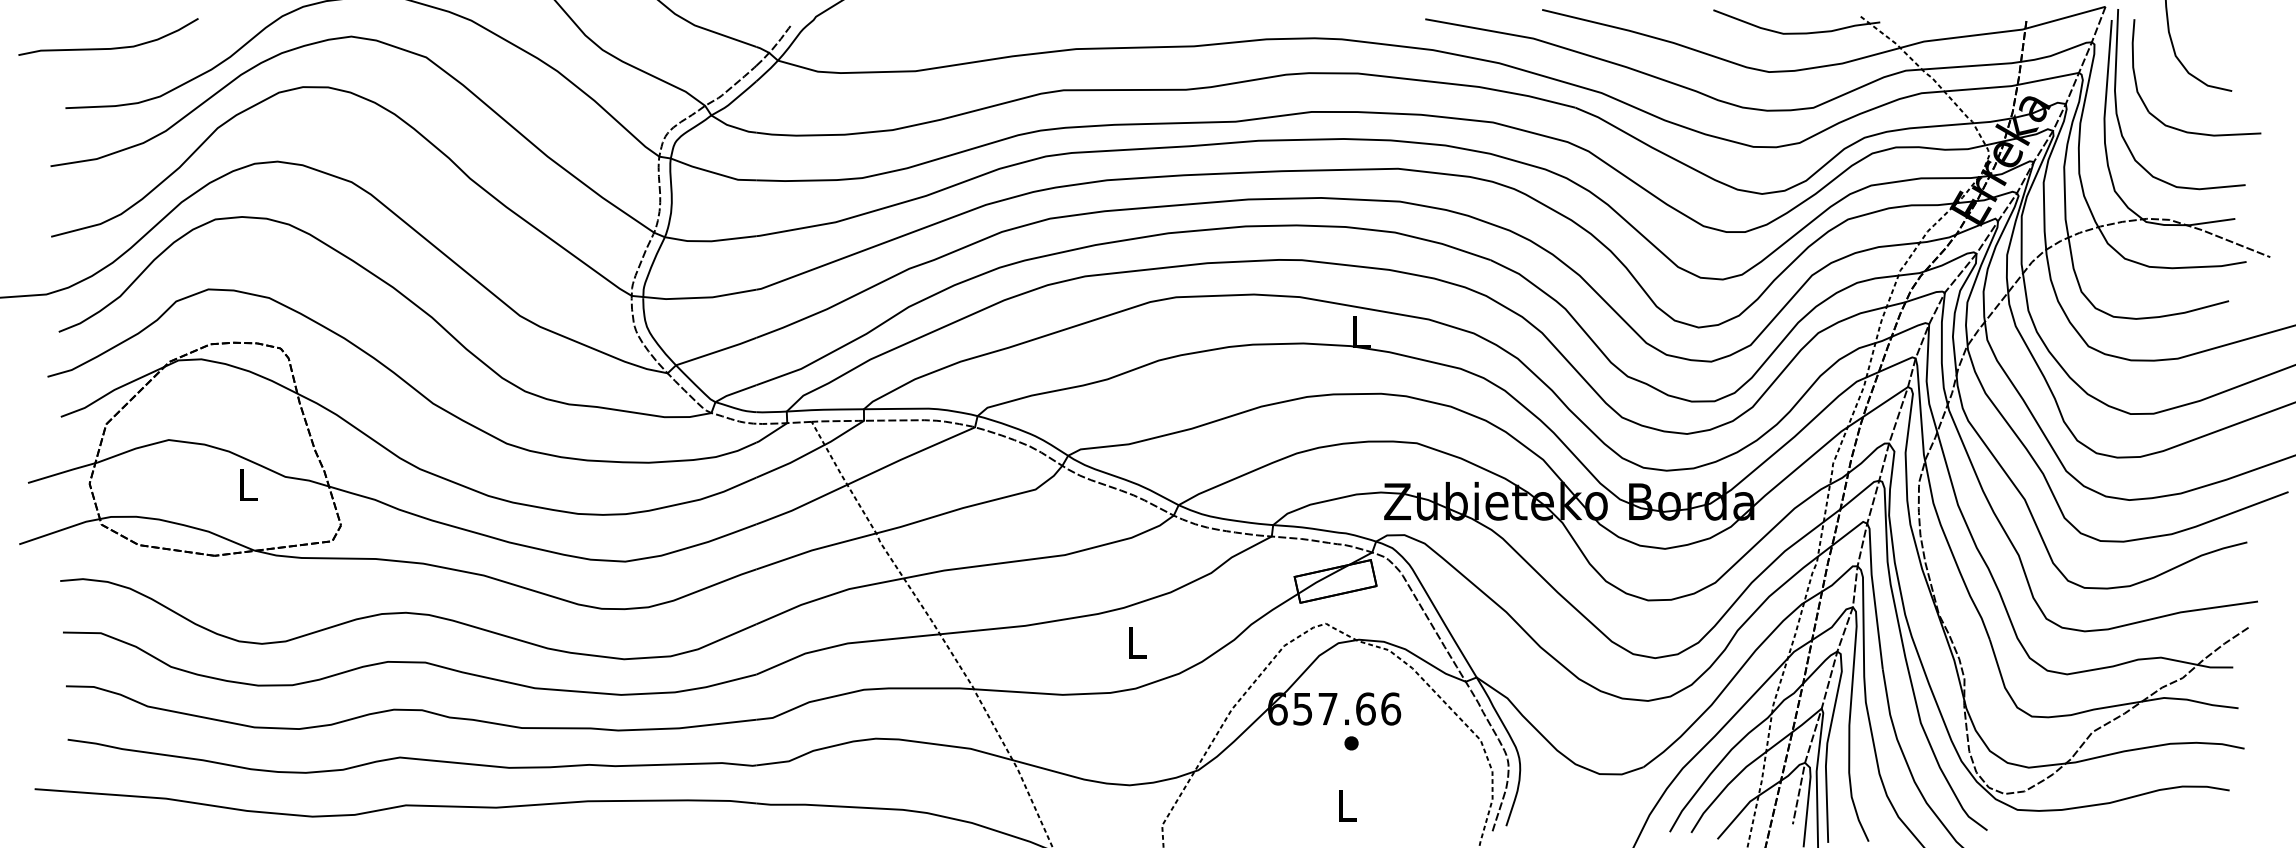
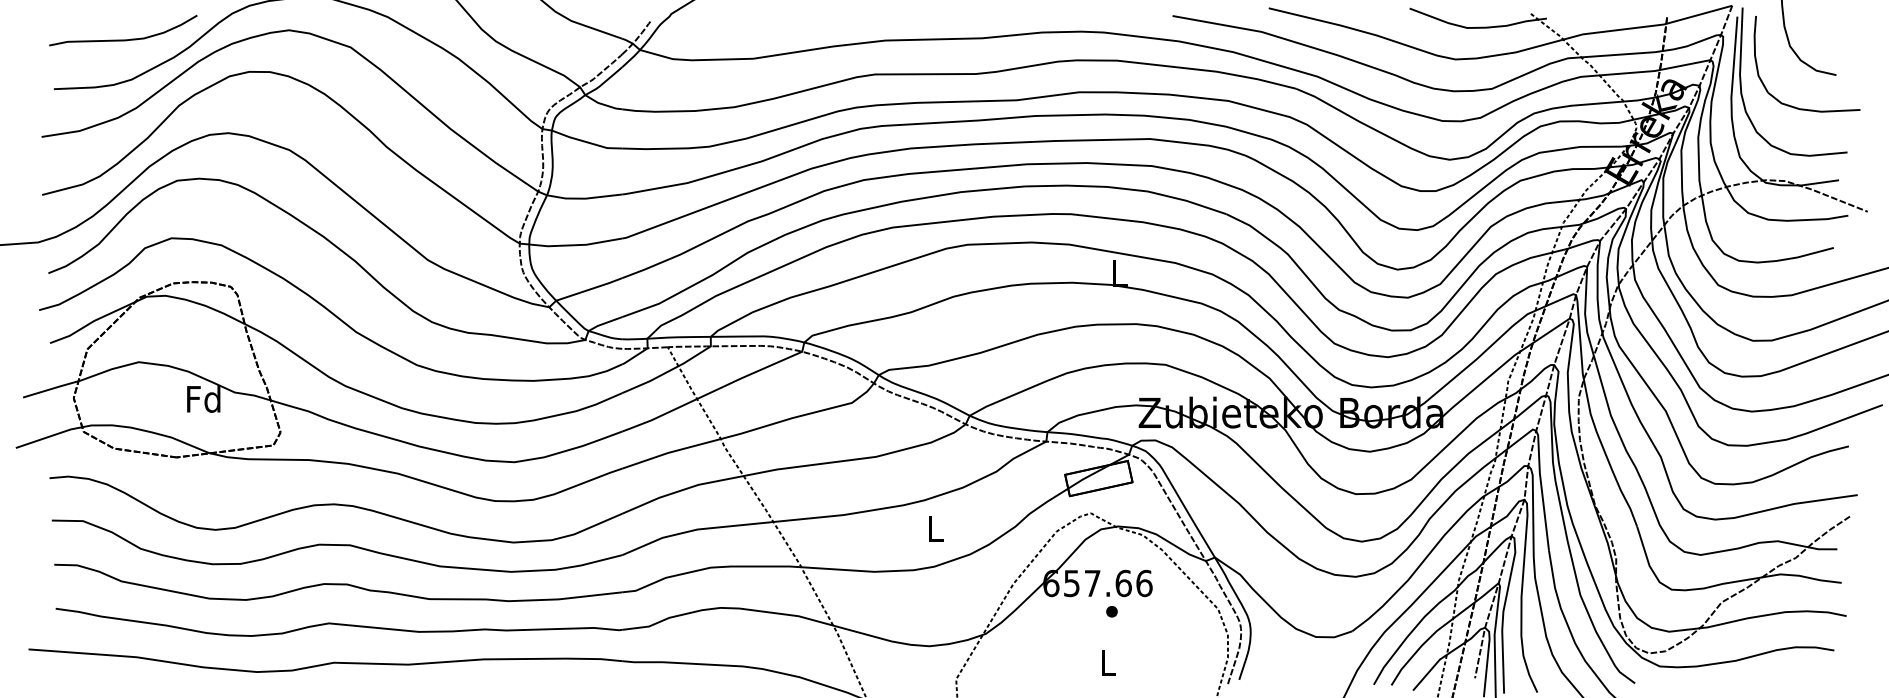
curve: (108, 47) -> (123, 39), moved
text: (247, 484) -> (203, 398), L -> Fd

